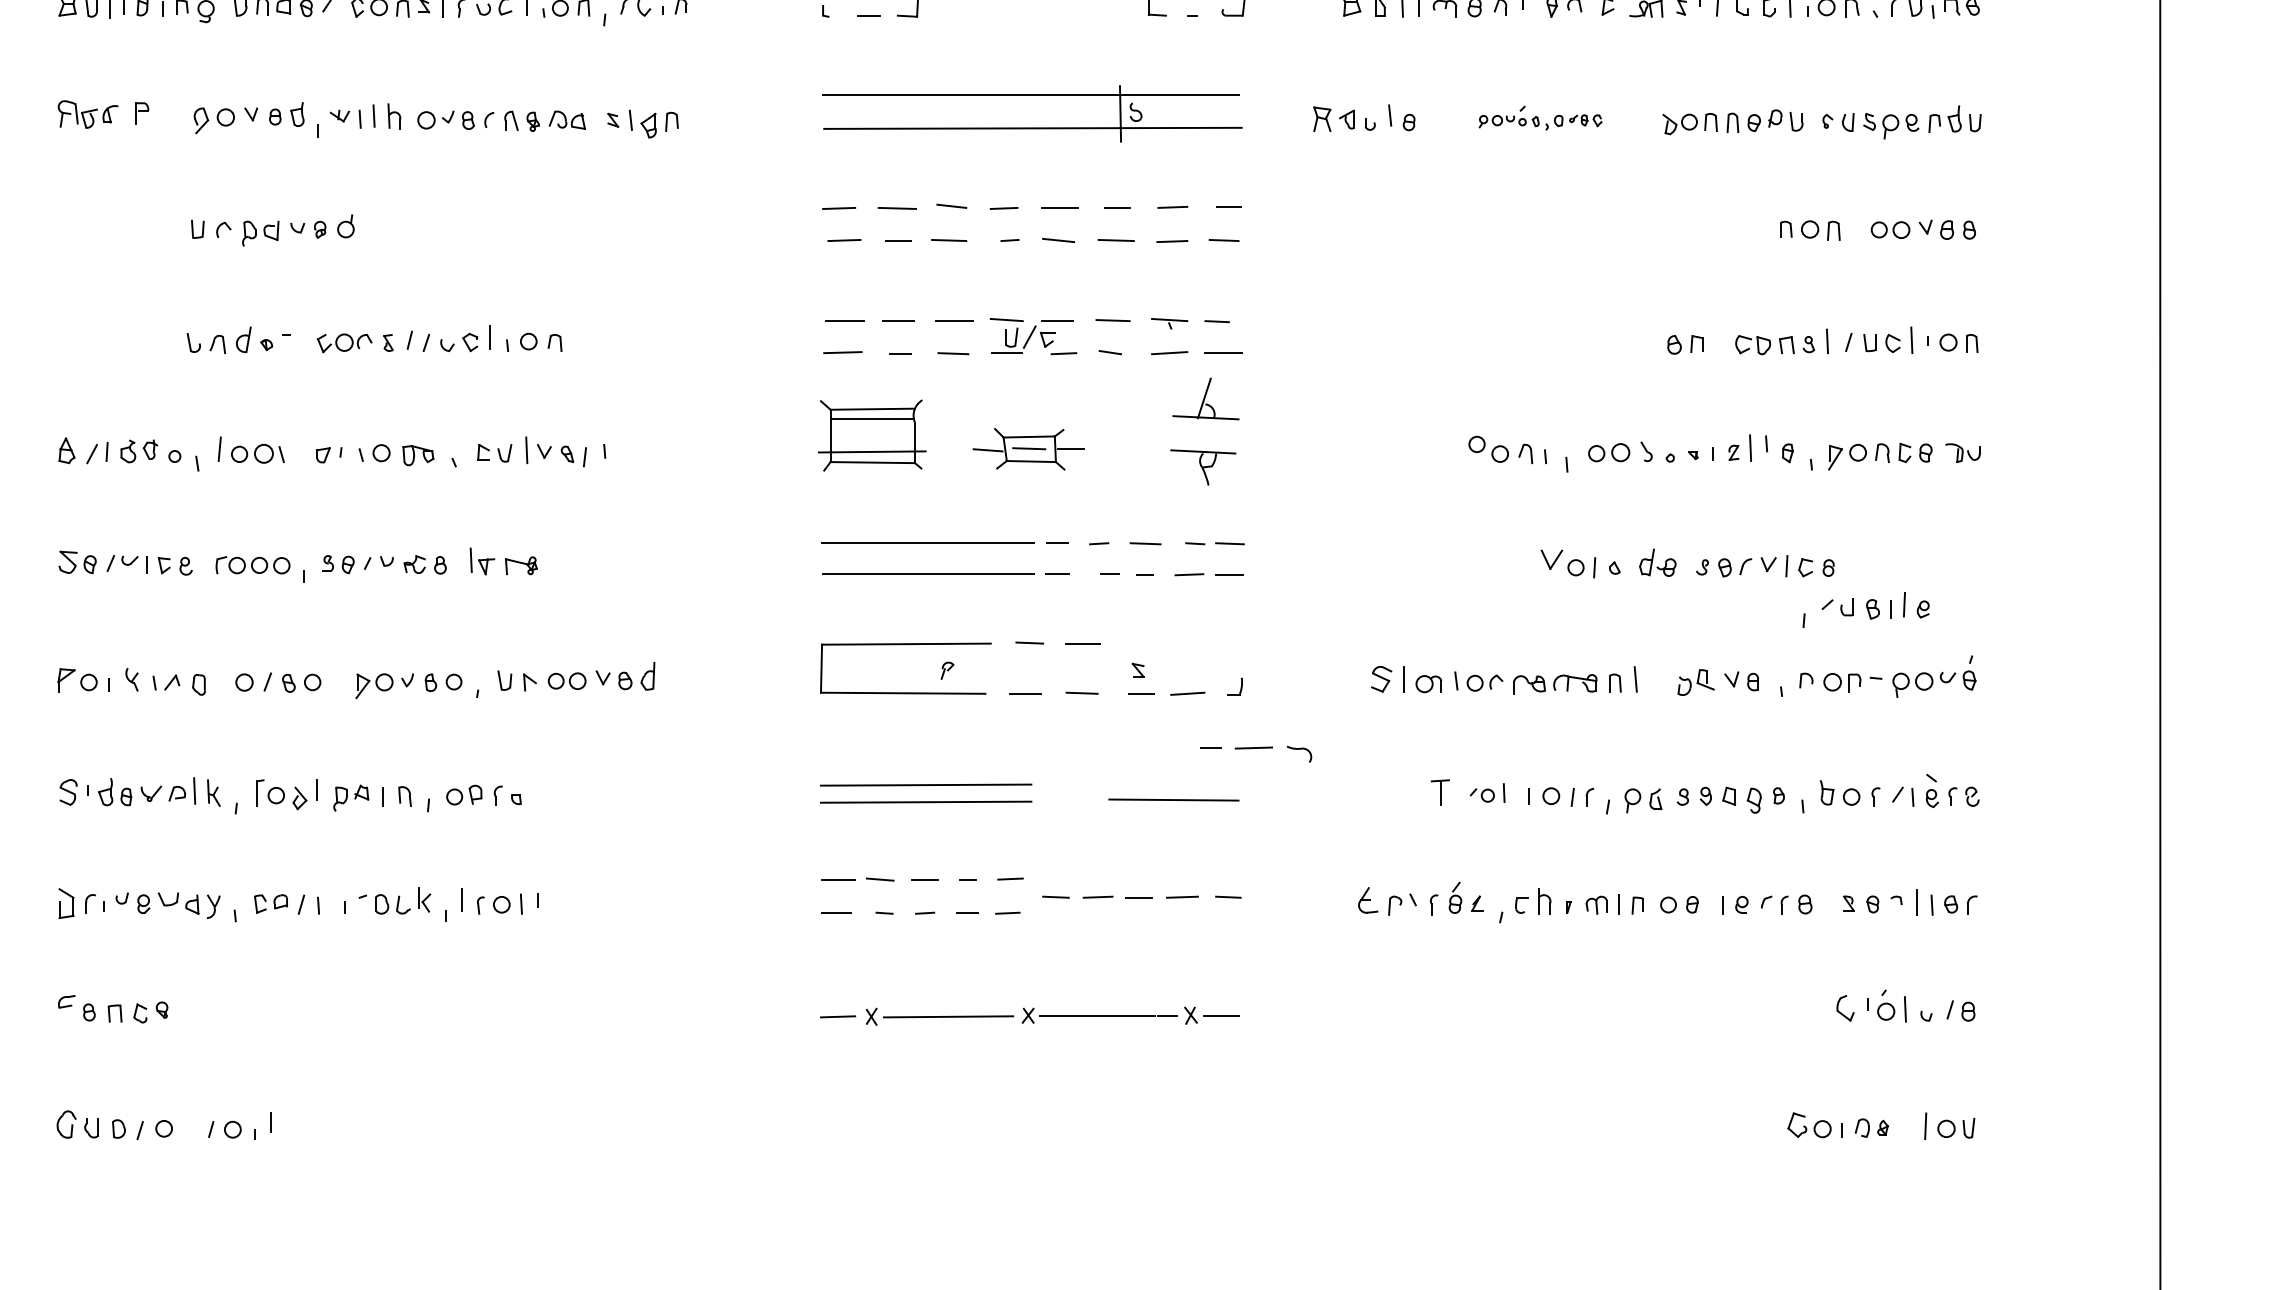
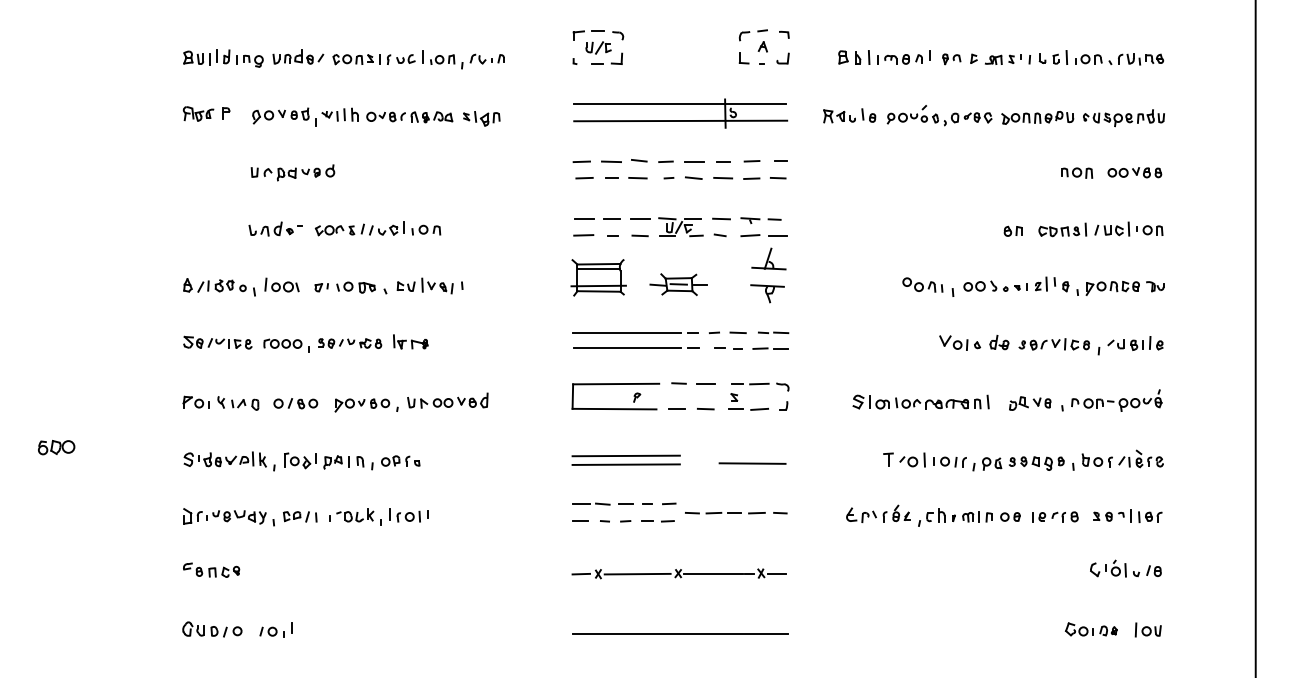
part: (1540, 117) -> (939, 115), size x1.67
part: (1865, 609) -> (1130, 345), moved
part: (1256, 752) -> (760, 386), moved
part: (1487, 792) -> (912, 459), size x1.43
line: (1032, 1135) -> (680, 634), added

